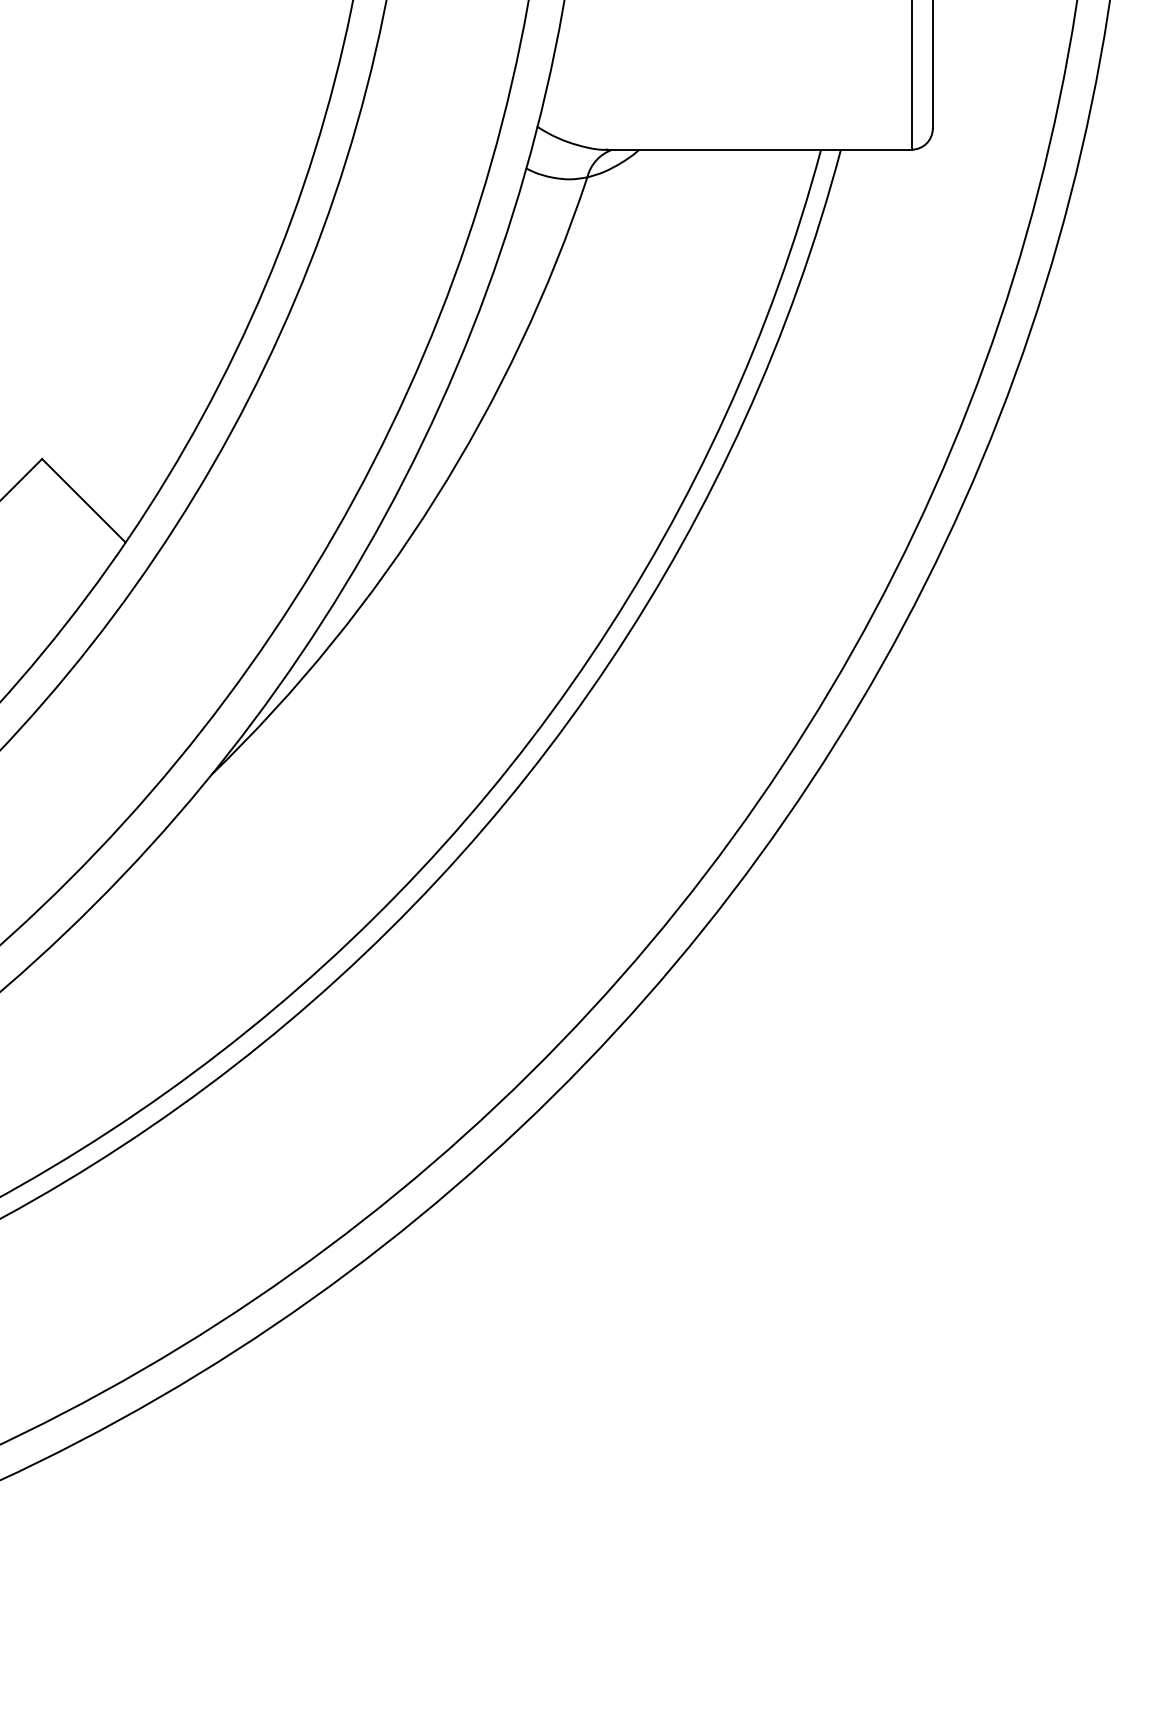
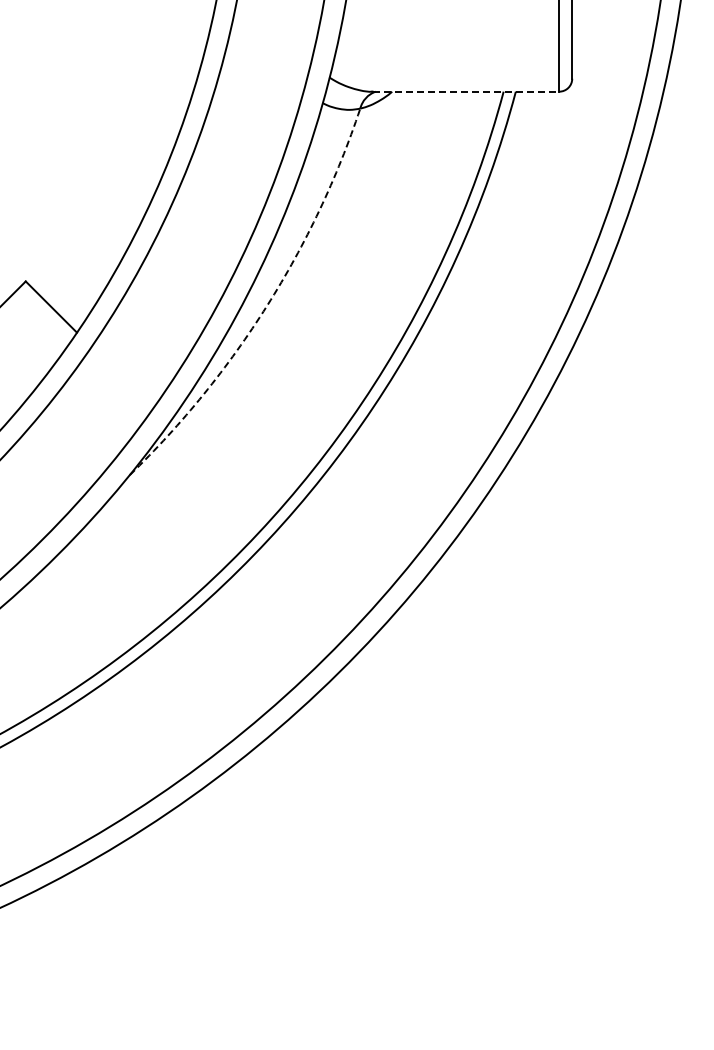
line: (760, 149) -> (466, 91), solid -> dashed
arc: (436, 498) -> (267, 305), solid -> dashed

